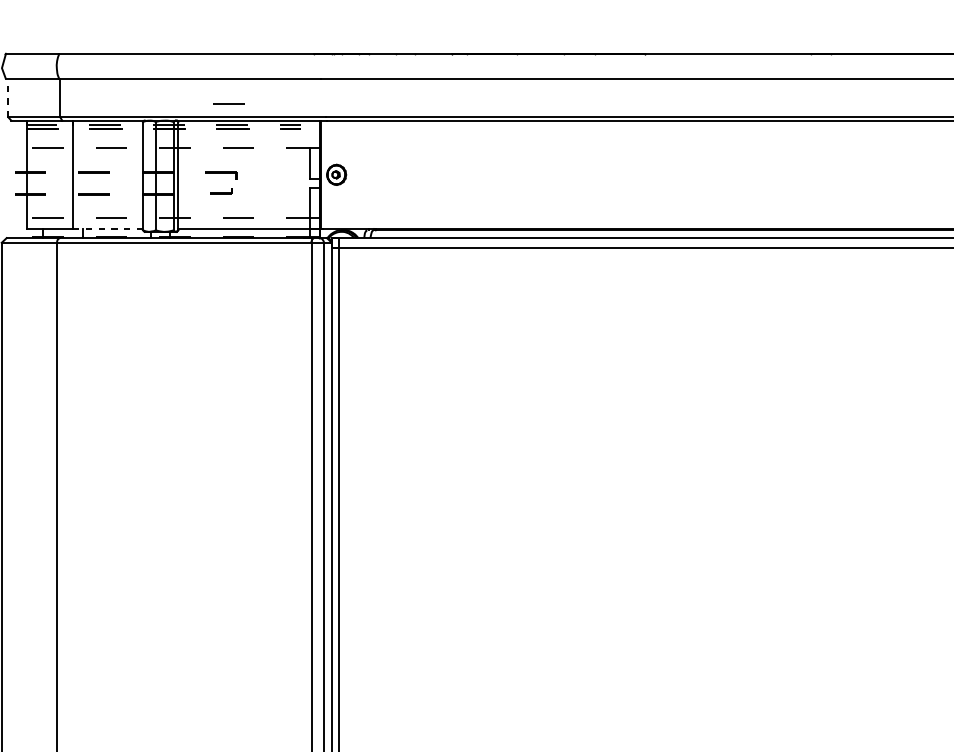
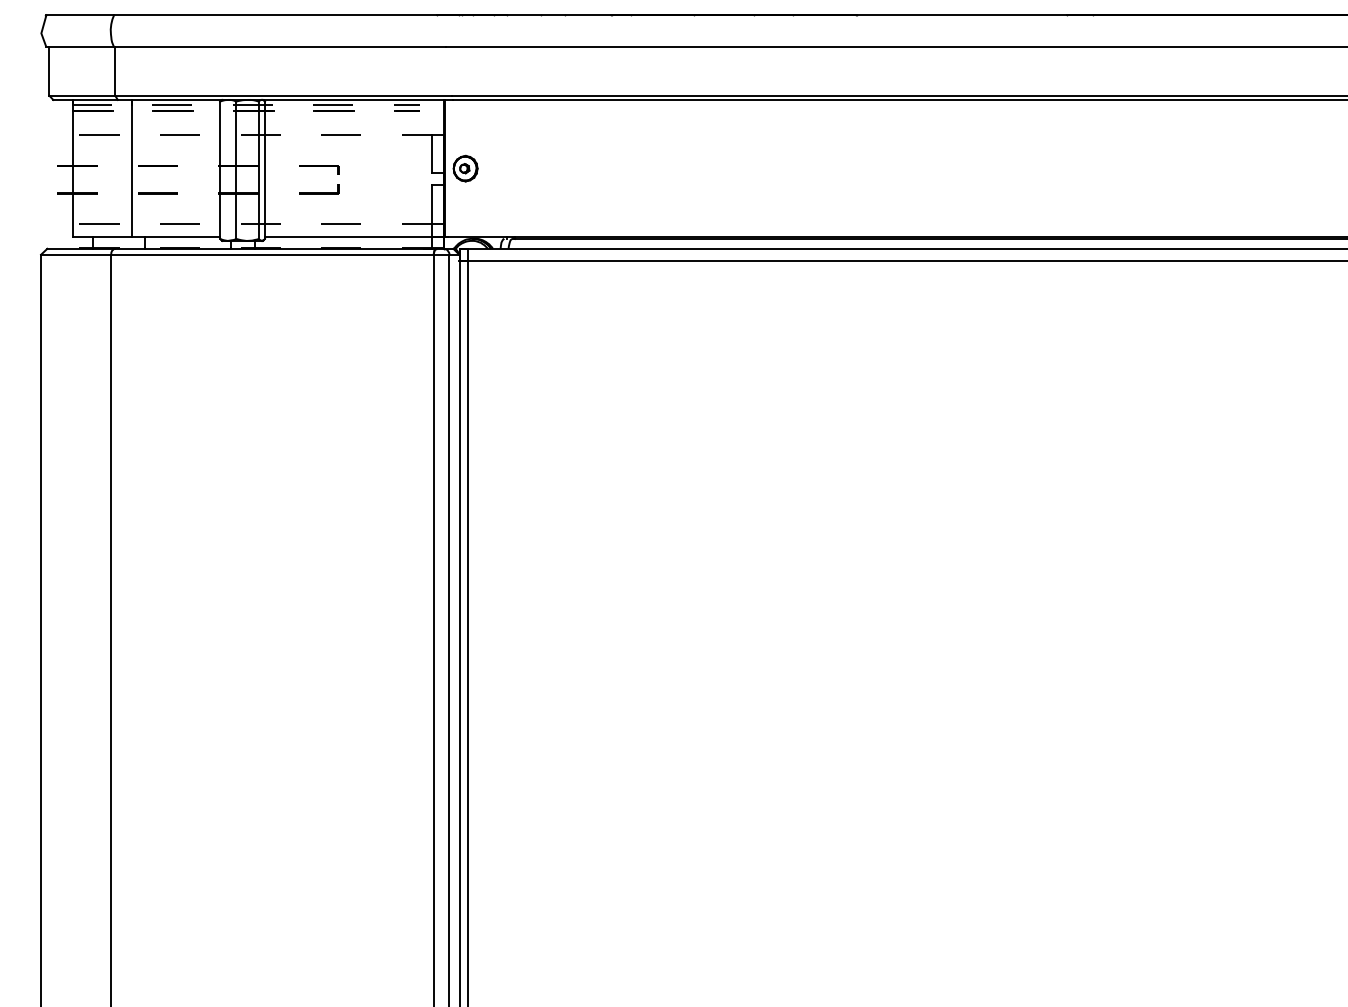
line: (8, 98) -> (49, 71), dashed -> solid
line: (228, 103) -> (328, 78), removed
part: (221, 191) -> (319, 189), size x1.43
line: (107, 229) -> (175, 237), dashed -> solid

